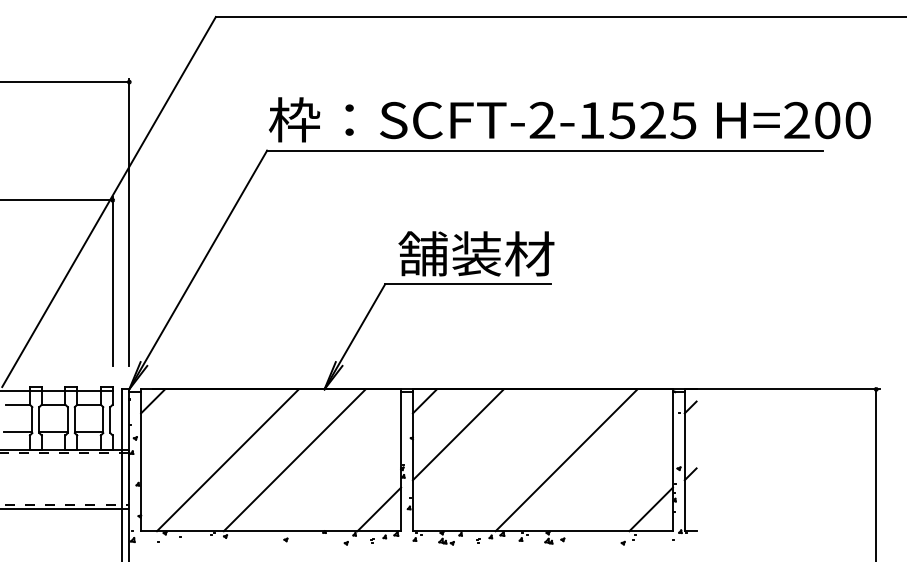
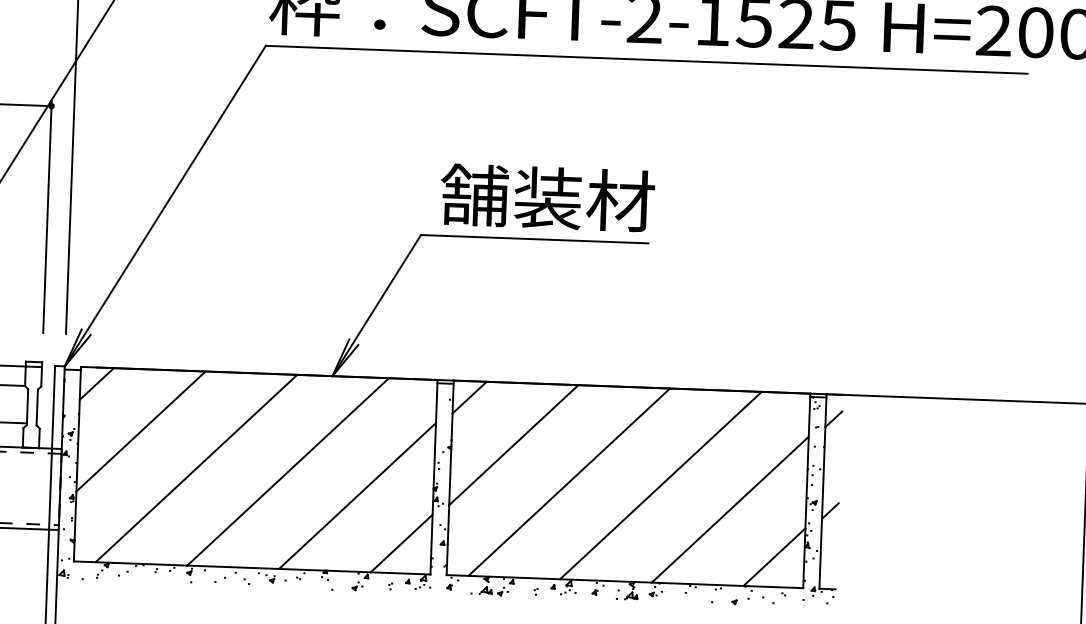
line: (186, 434) -> (140, 431), added
line: (499, 460) -> (568, 482), added
line: (345, 475) -> (356, 495), added
line: (617, 475) -> (729, 508), added

